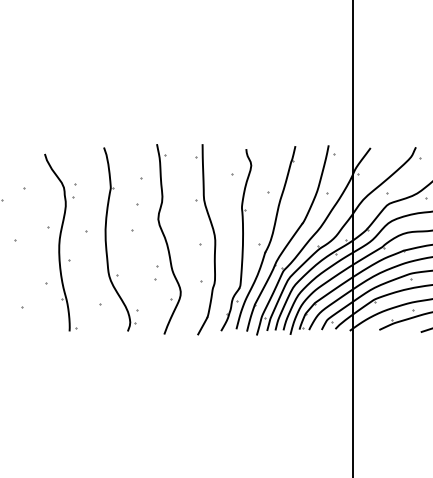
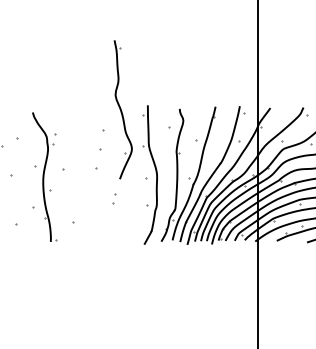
part: (106, 239) -> (77, 174), removed
part: (168, 239) -> (122, 109), moved

